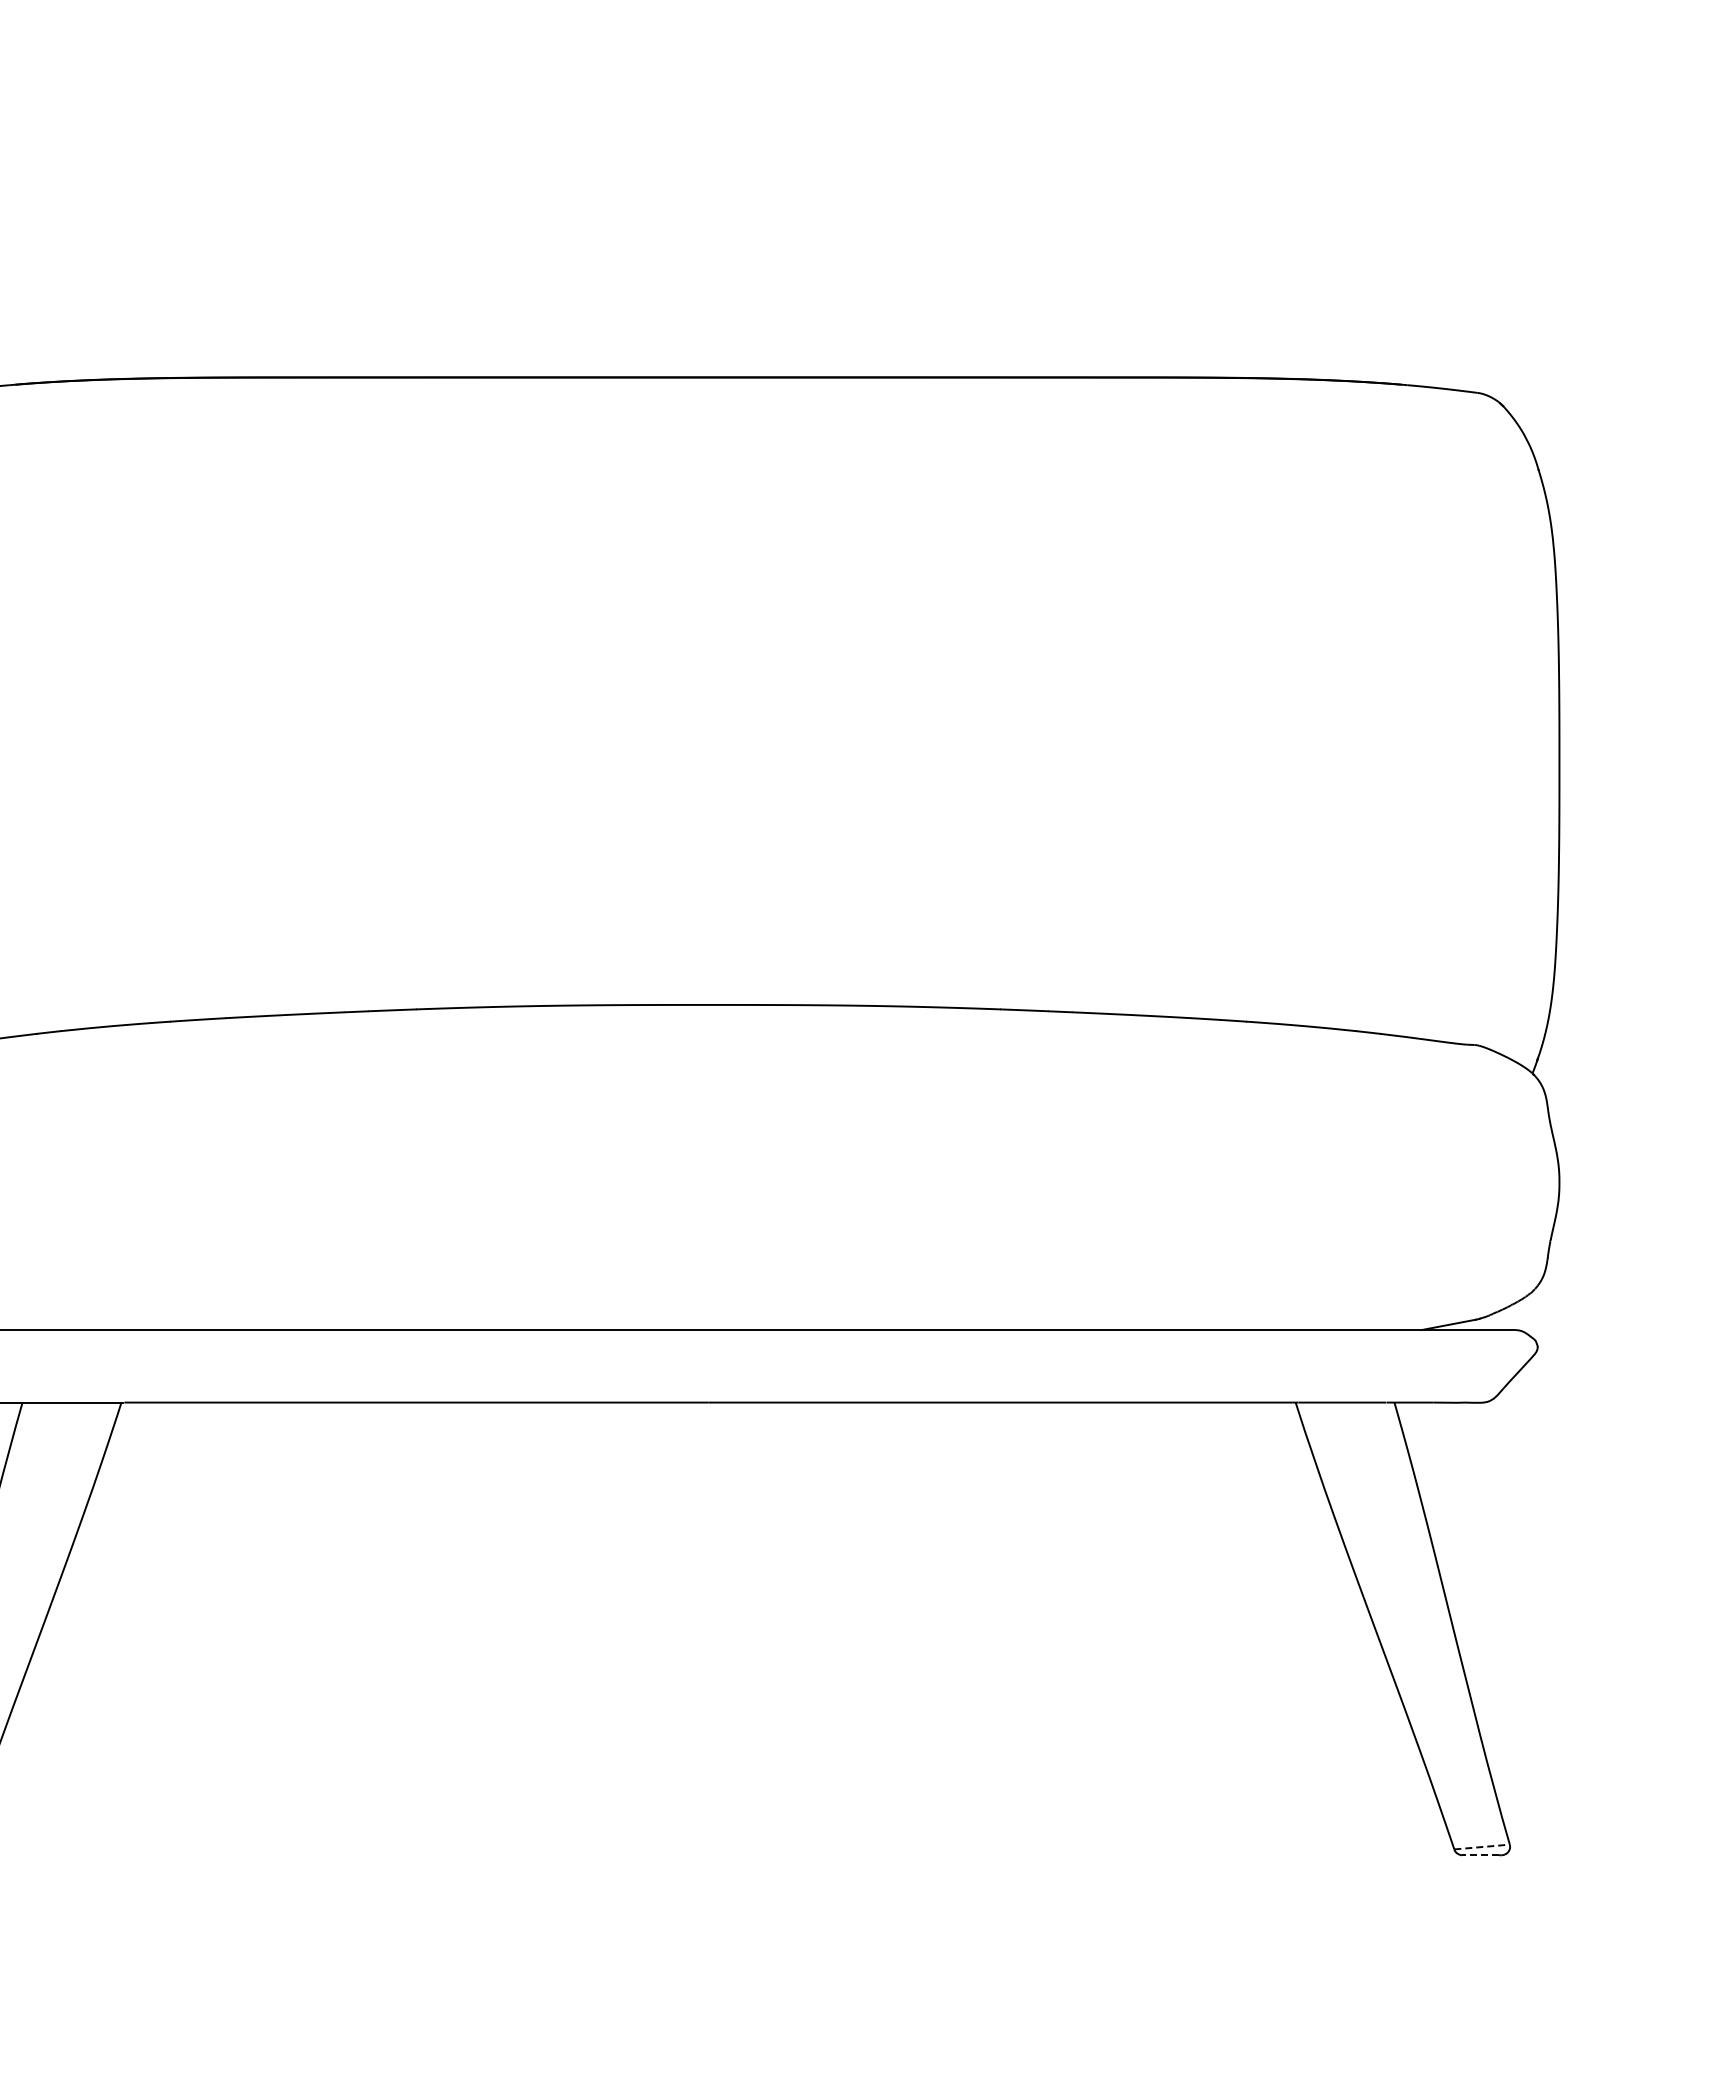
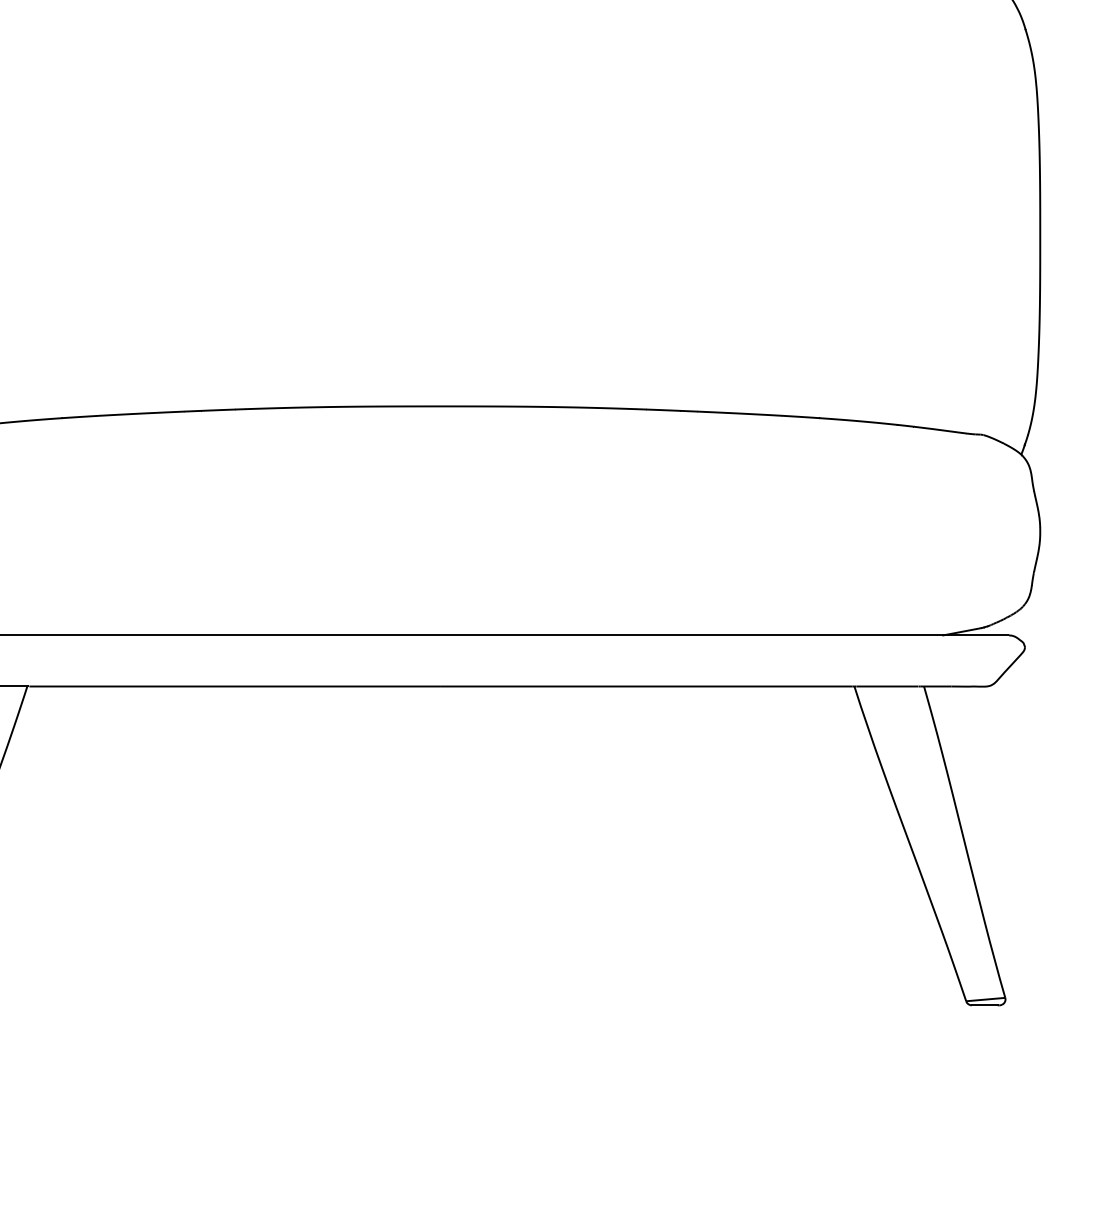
line: (1482, 1847) -> (986, 999), dashed -> solid
line: (1480, 1855) -> (984, 1005), dashed -> solid

